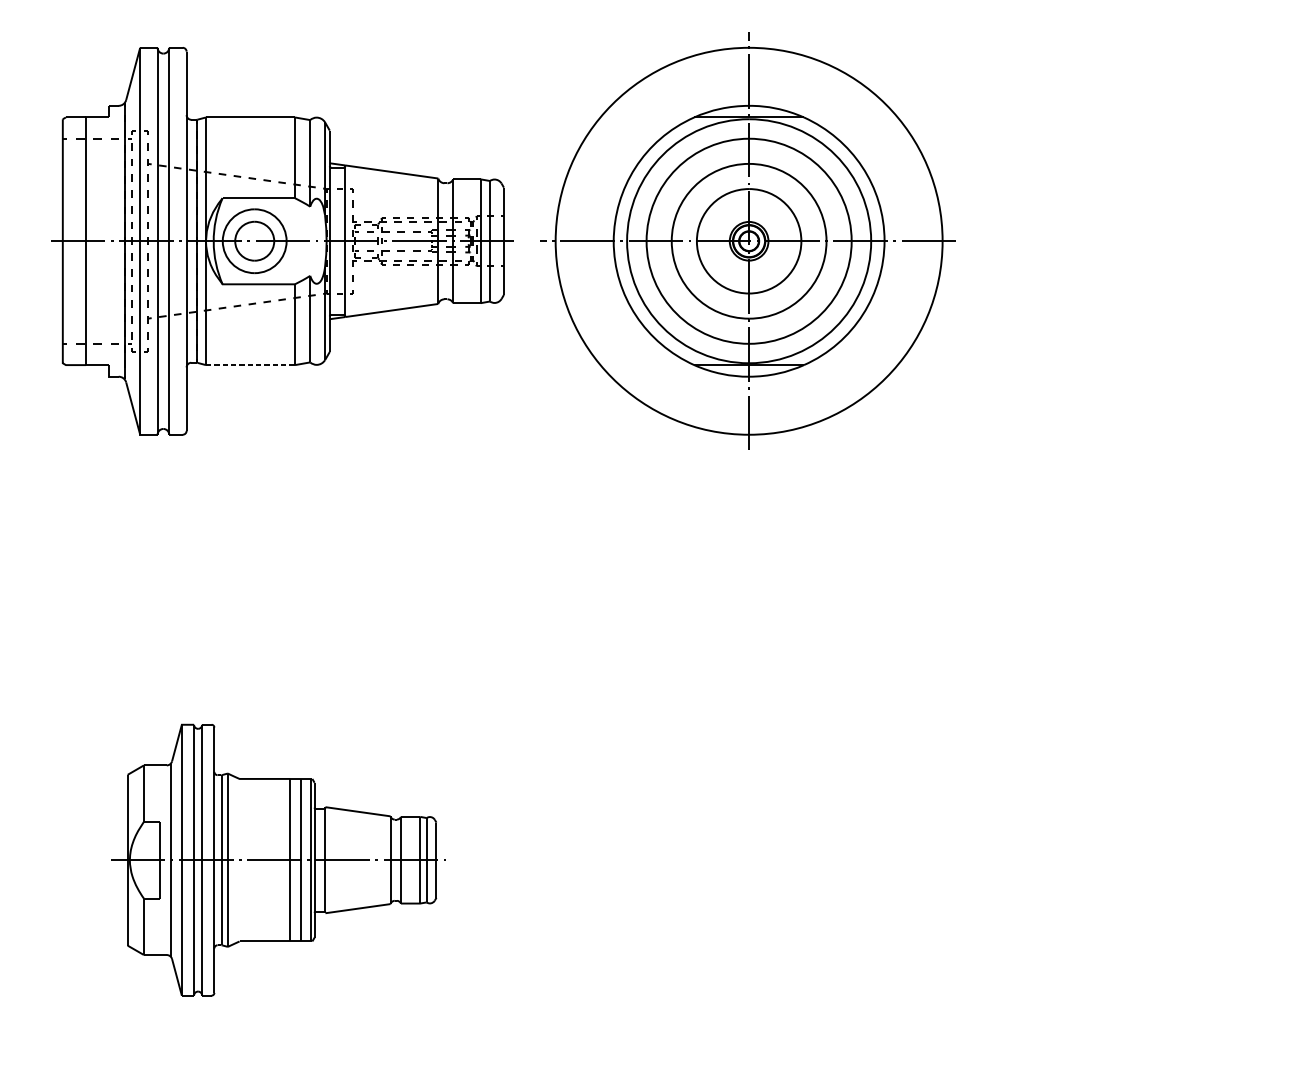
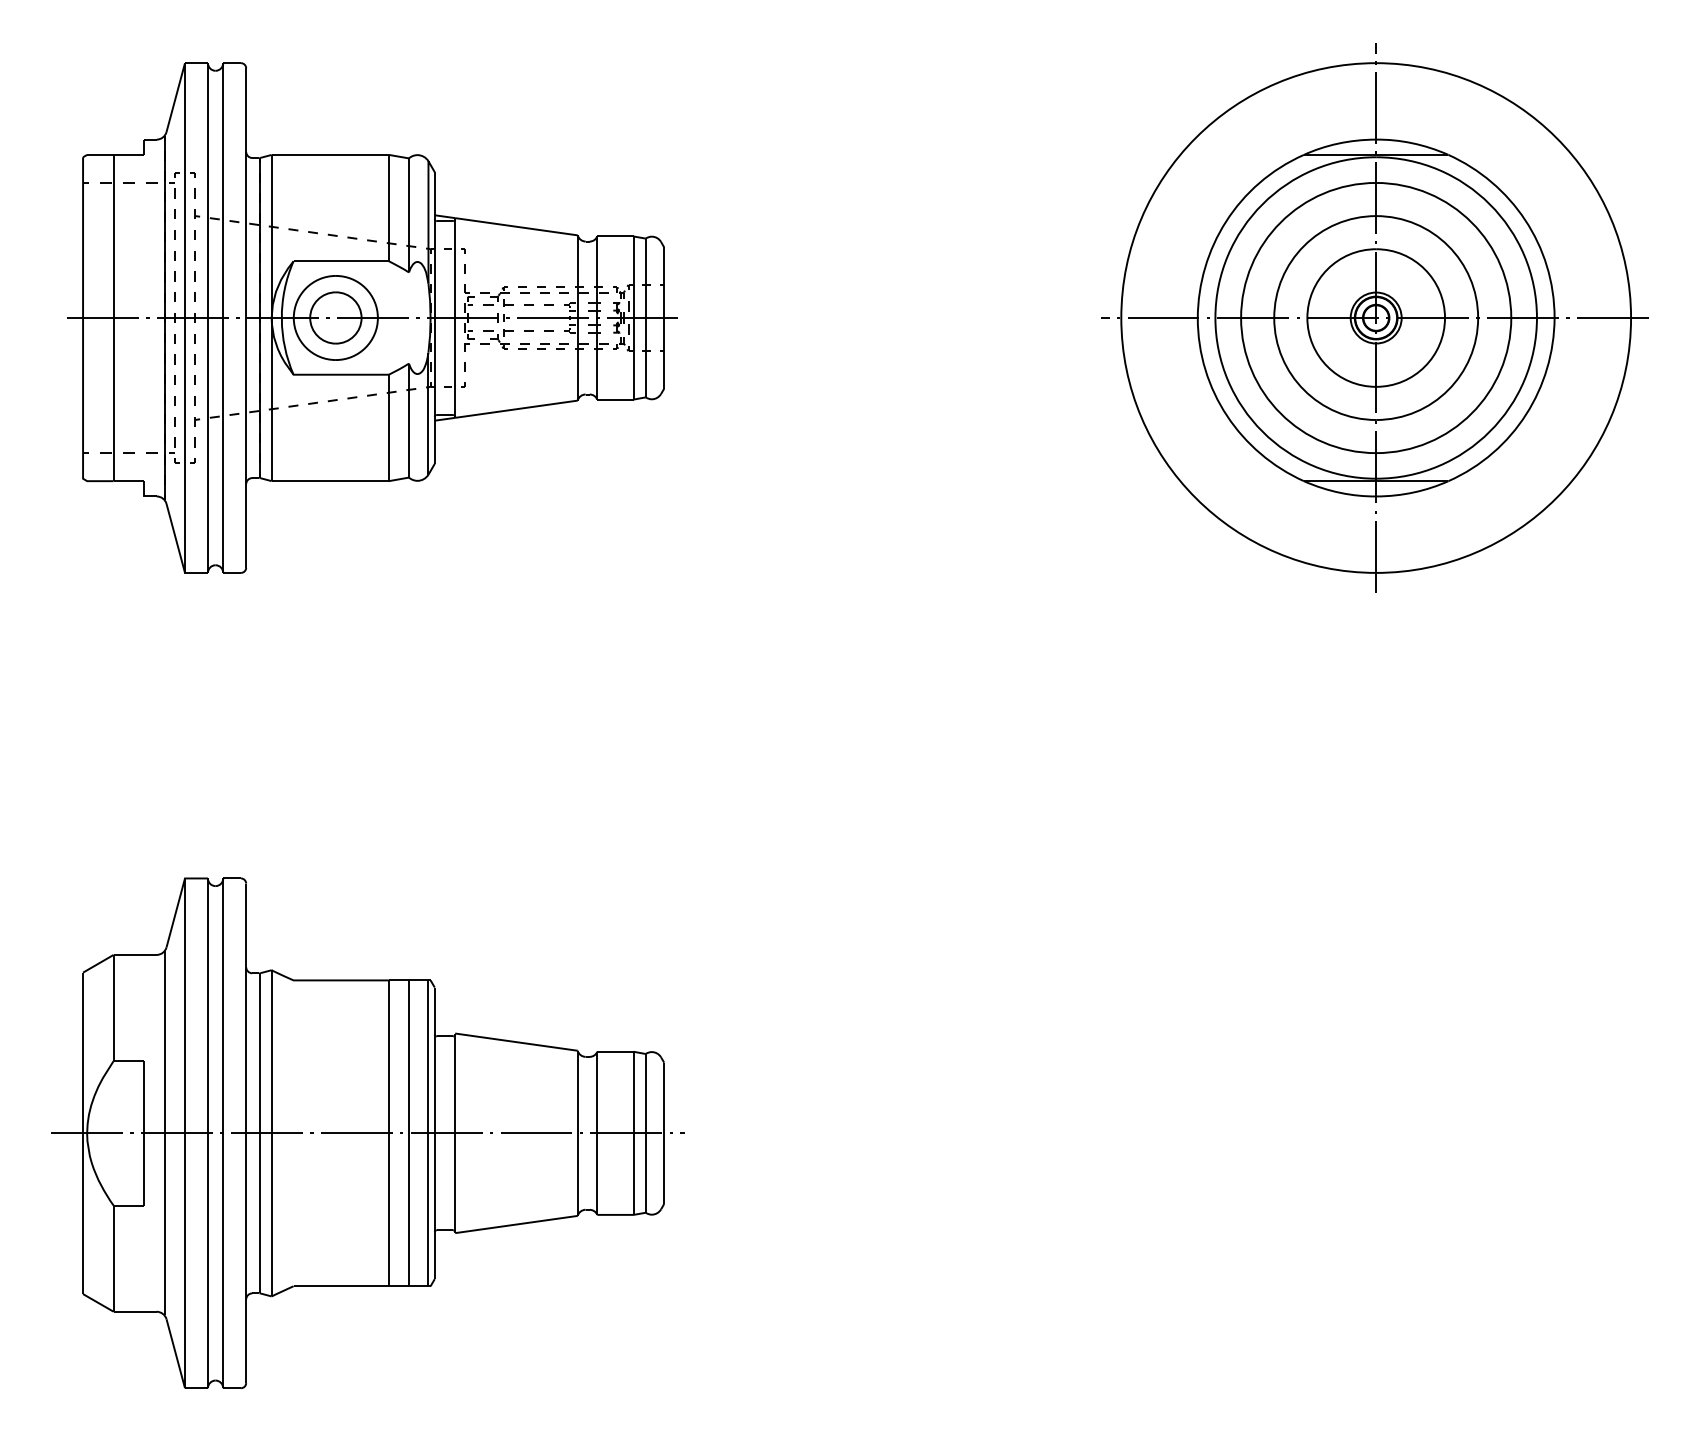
part: (747, 240) -> (1374, 317), moved
line: (250, 365) -> (330, 481), dashed -> solid
part: (278, 860) -> (367, 1133), size x1.43

